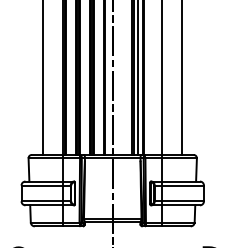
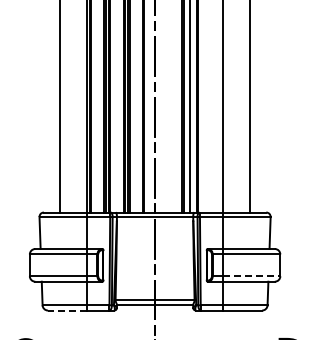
line: (182, 201) -> (251, 276), solid -> dashed
line: (48, 226) -> (67, 310), solid -> dashed

